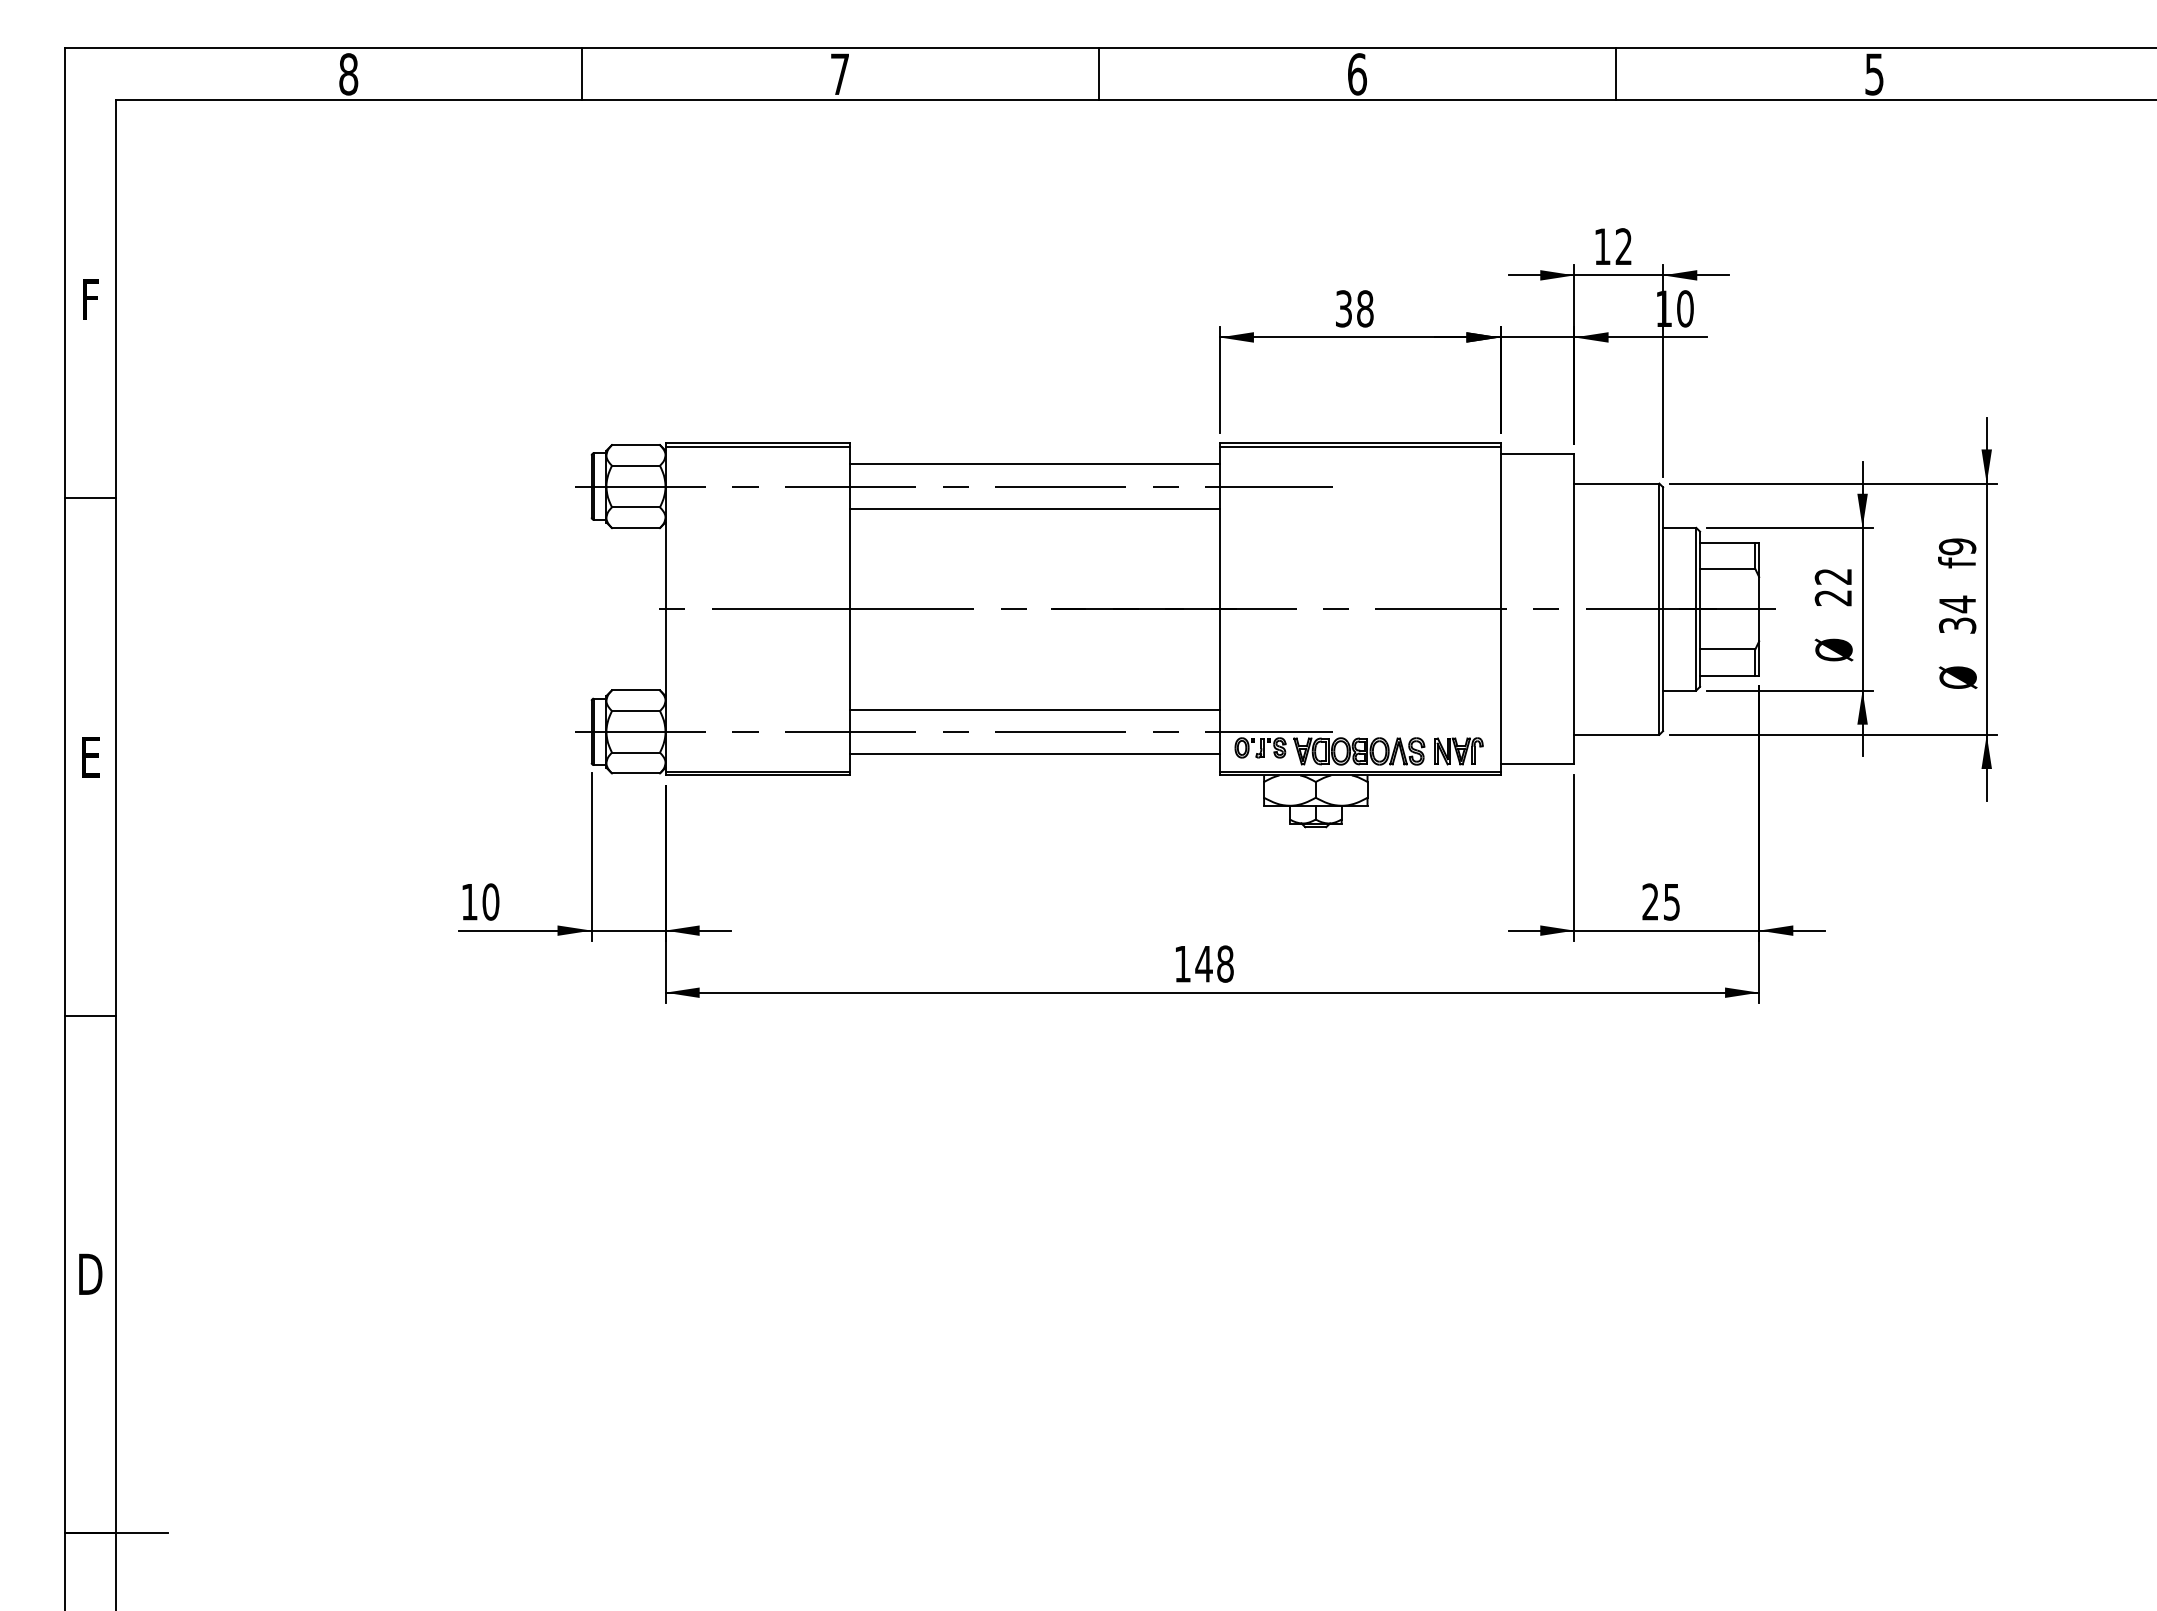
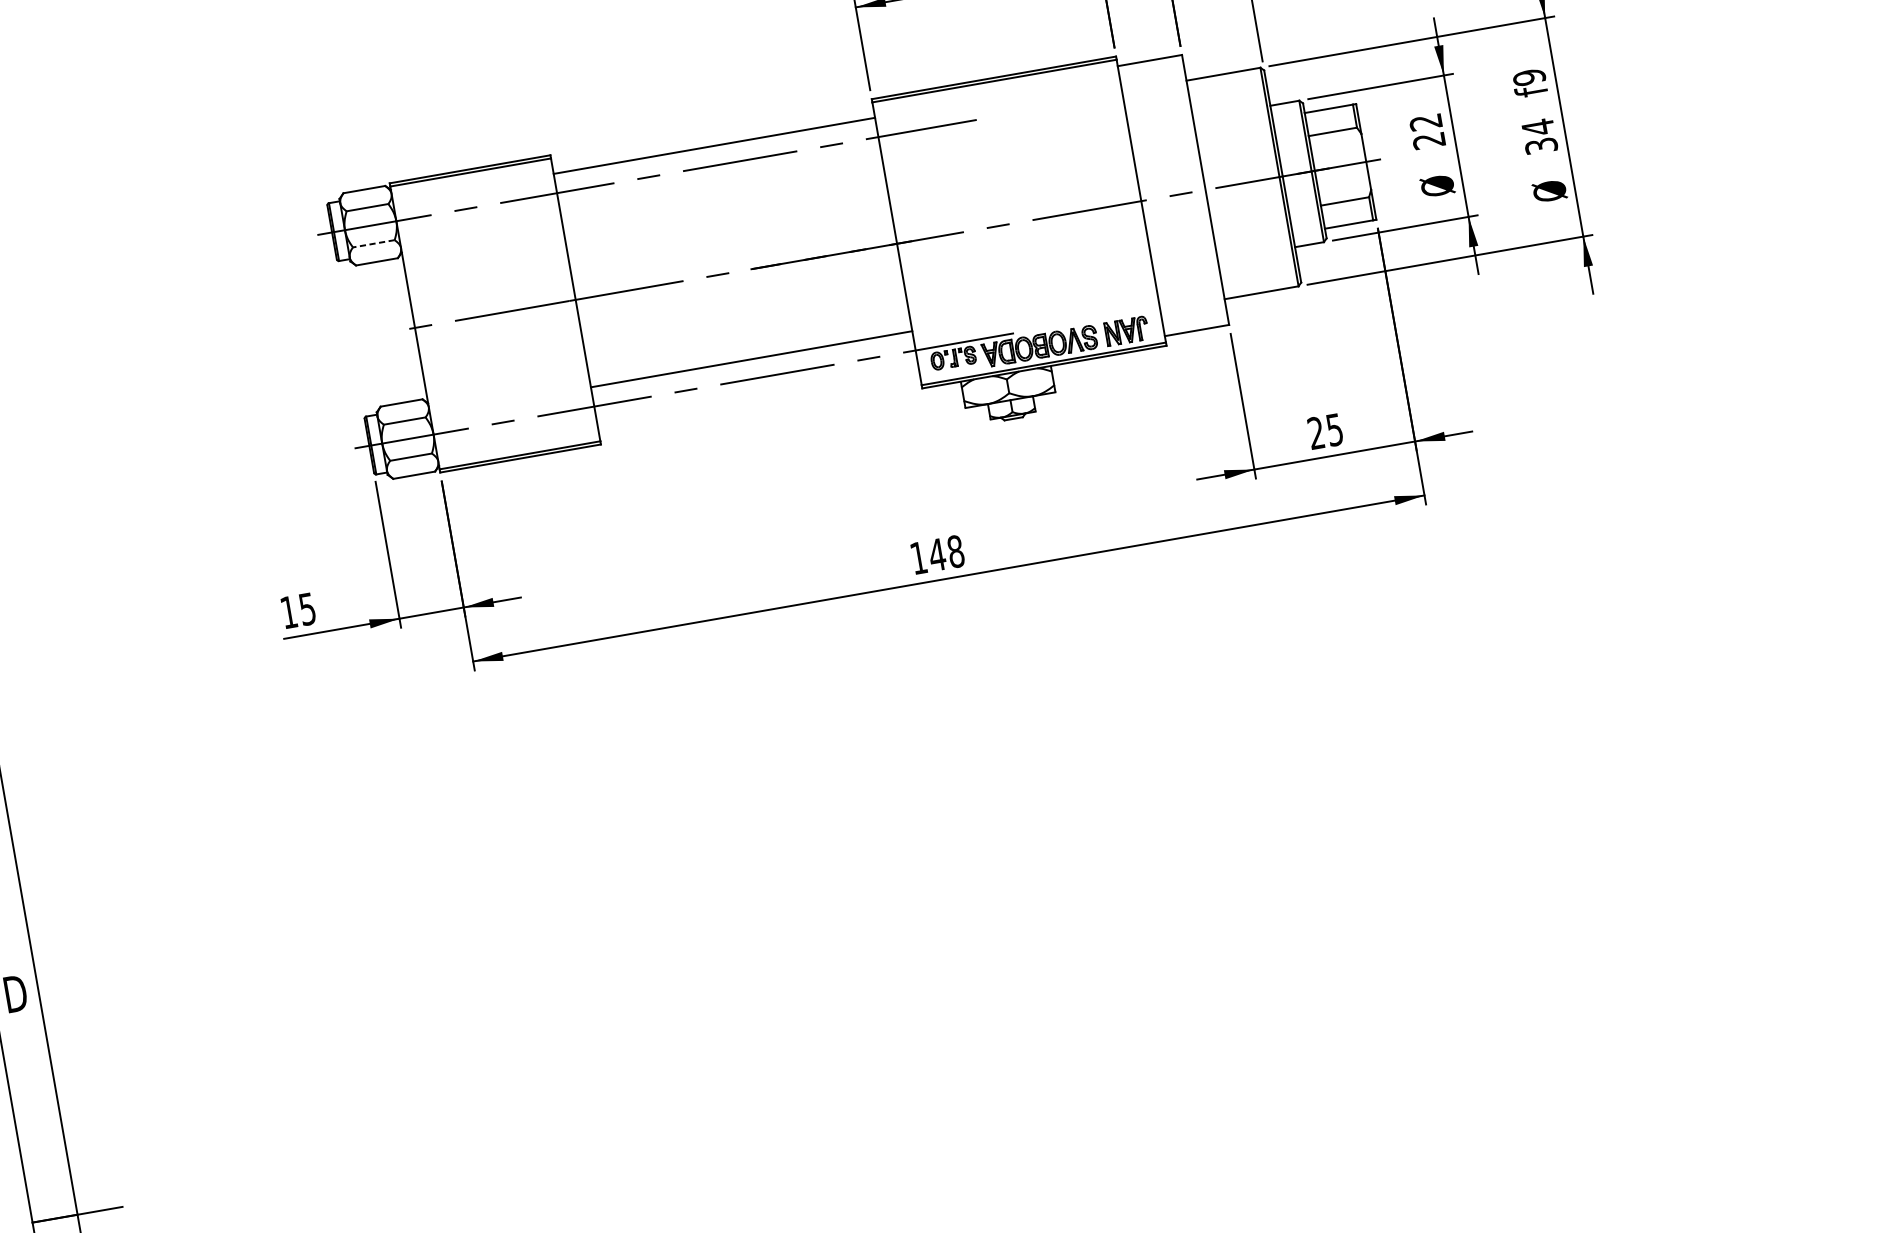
line: (636, 507) -> (374, 243), solid -> dashed
line: (1034, 508) -> (720, 184), removed
line: (1034, 754) -> (757, 398), removed
text: (490, 901) -> (307, 608), 10 -> 15

